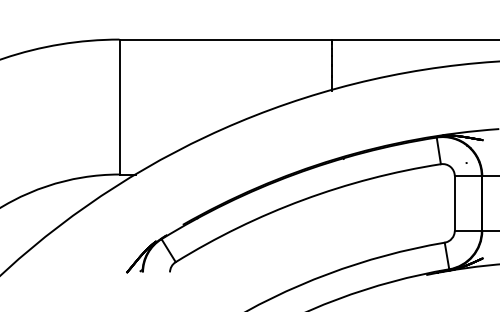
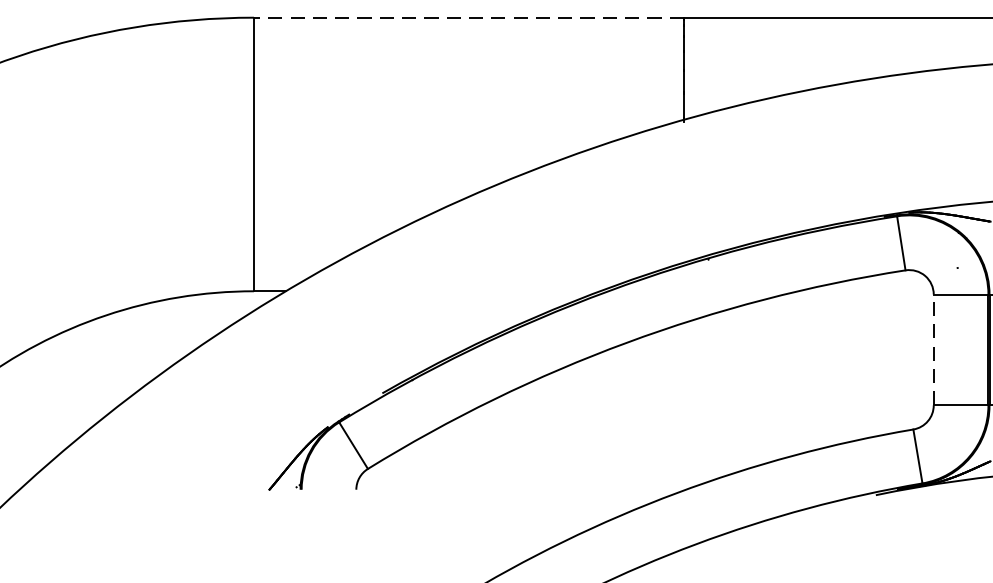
line: (225, 39) -> (468, 17), solid -> dashed
line: (454, 202) -> (933, 348), solid -> dashed

